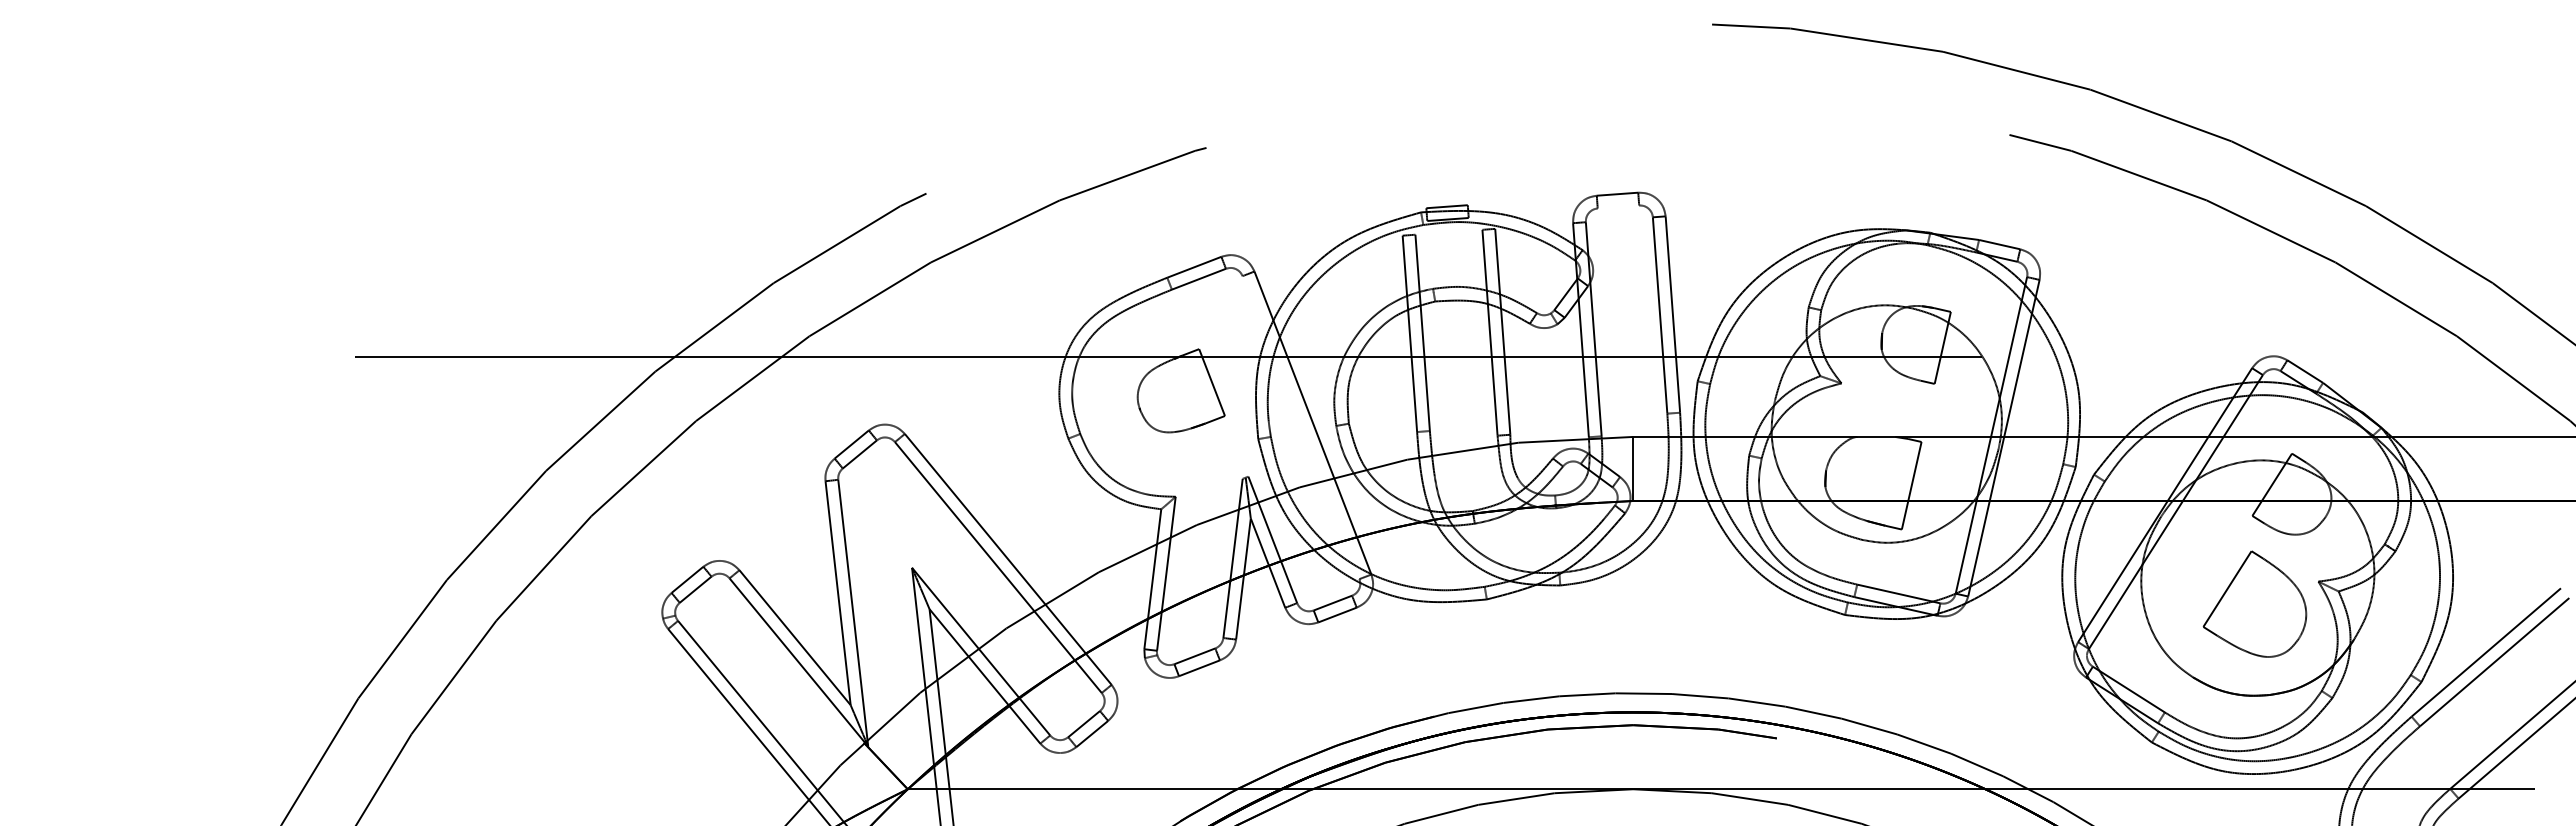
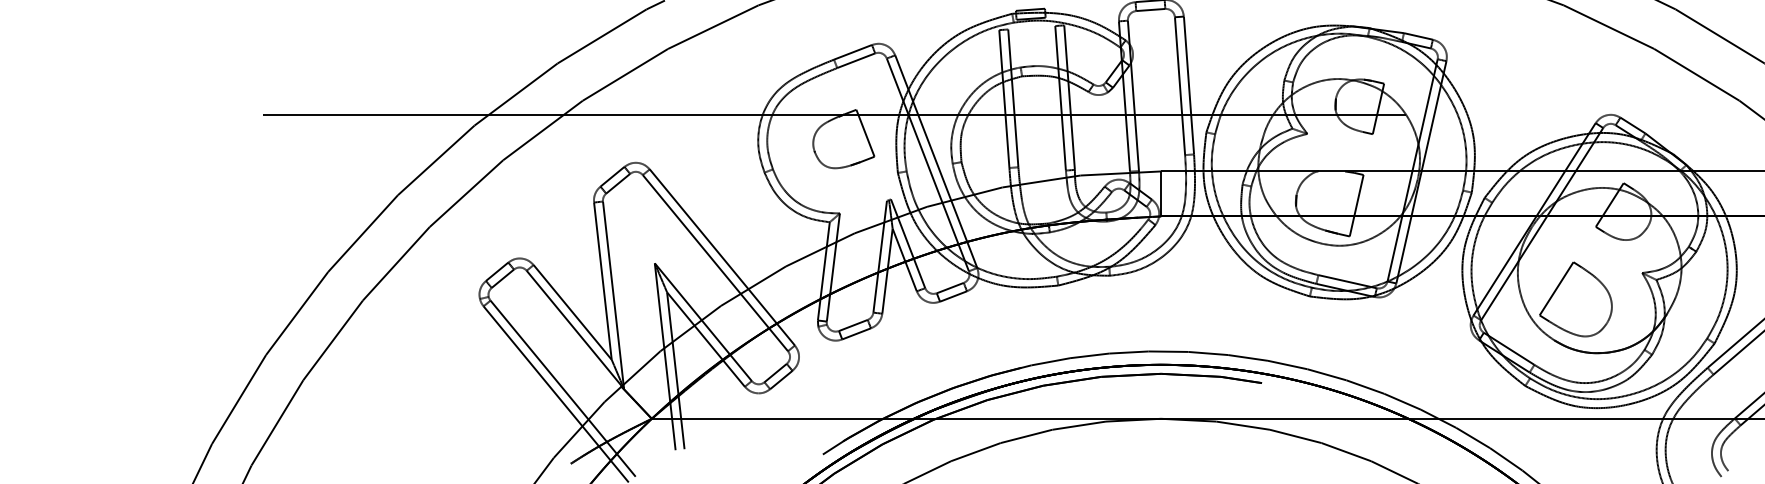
line: (1618, 206) -> (1150, 9), added
line: (1300, 427) -> (927, 164), added
part: (2254, 603) -> (1575, 298), moved

